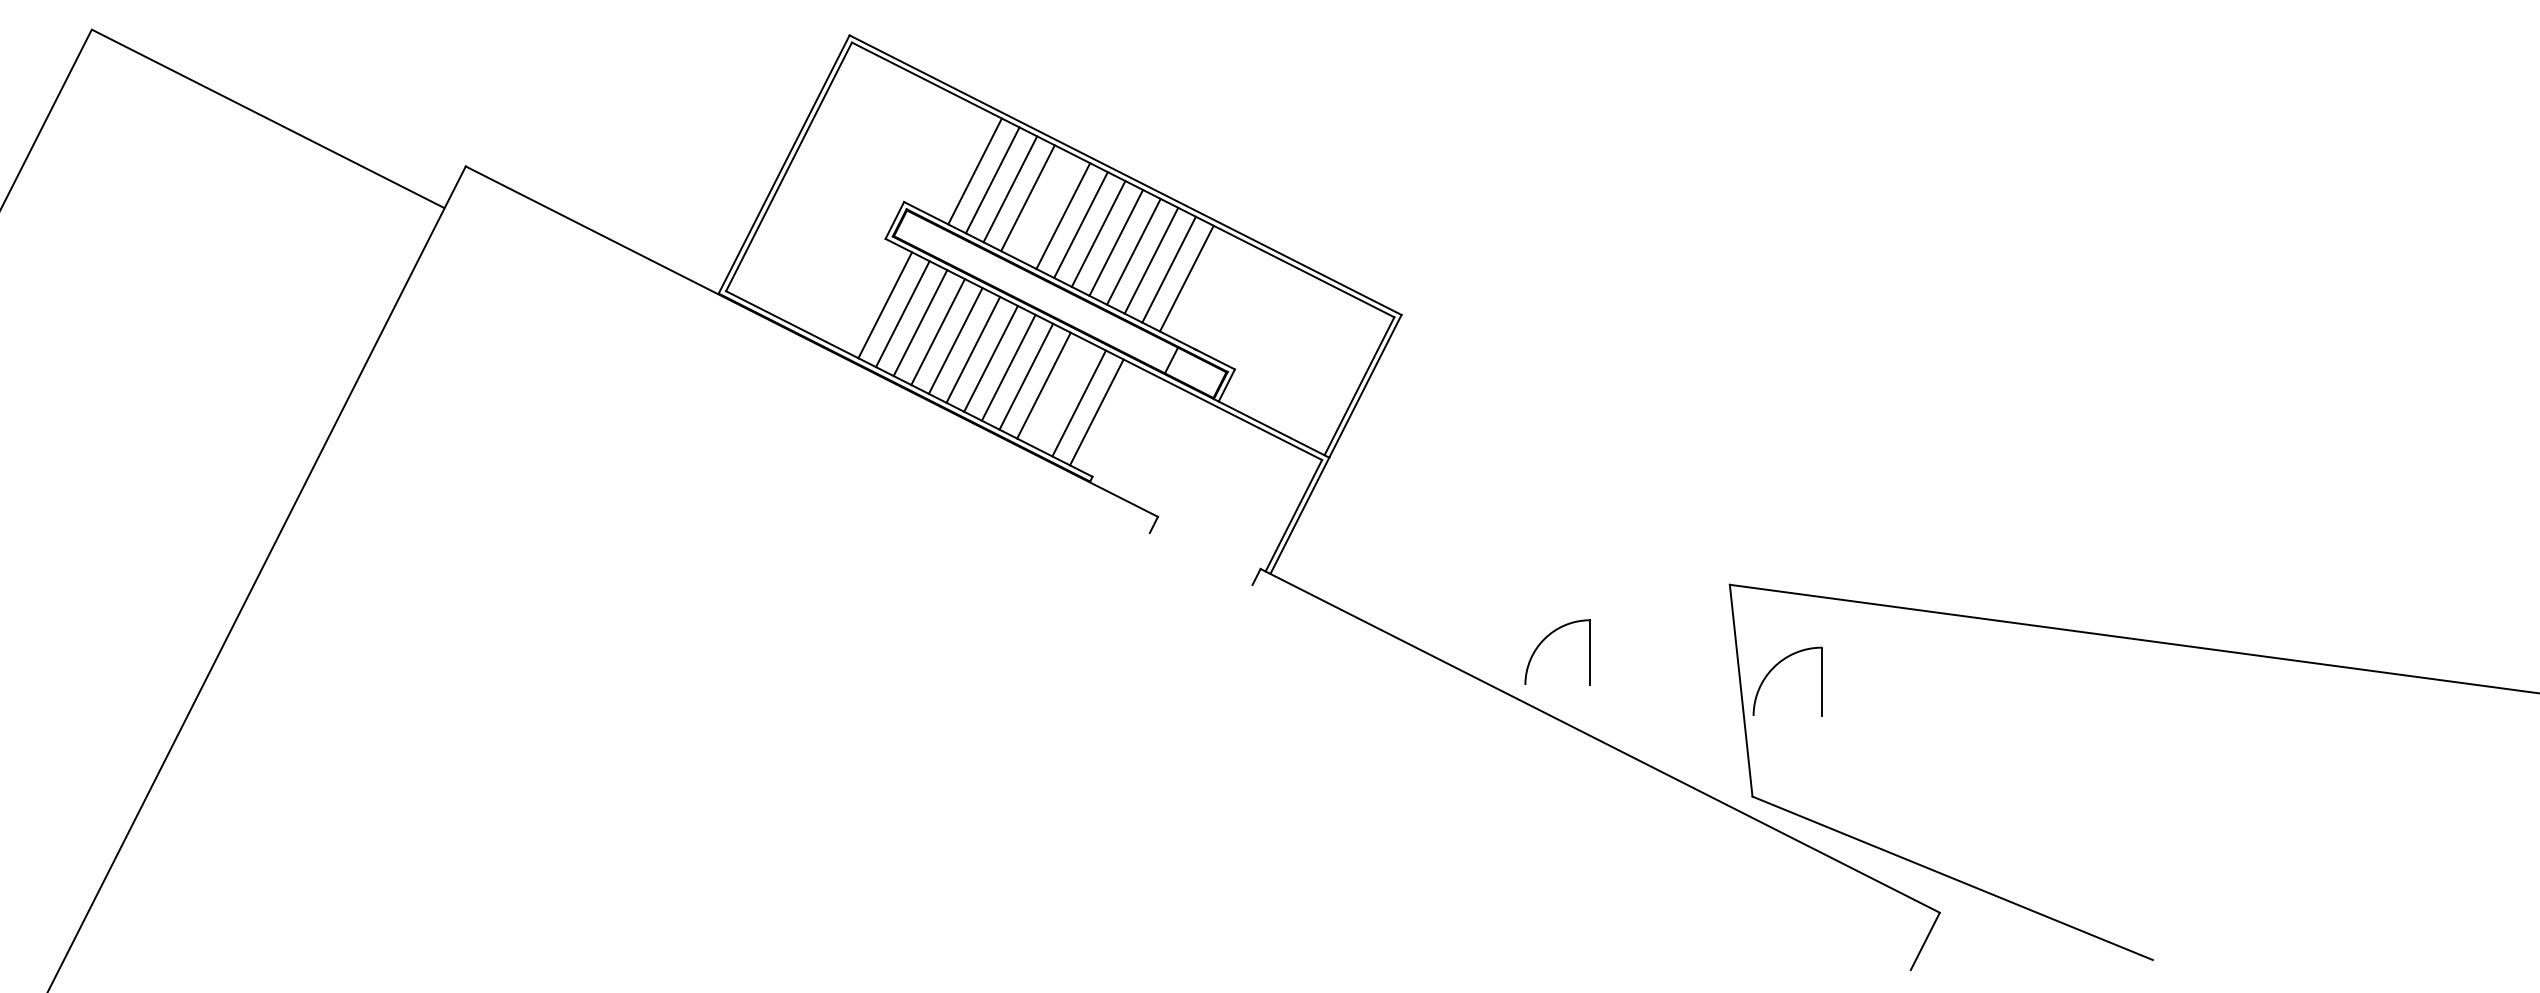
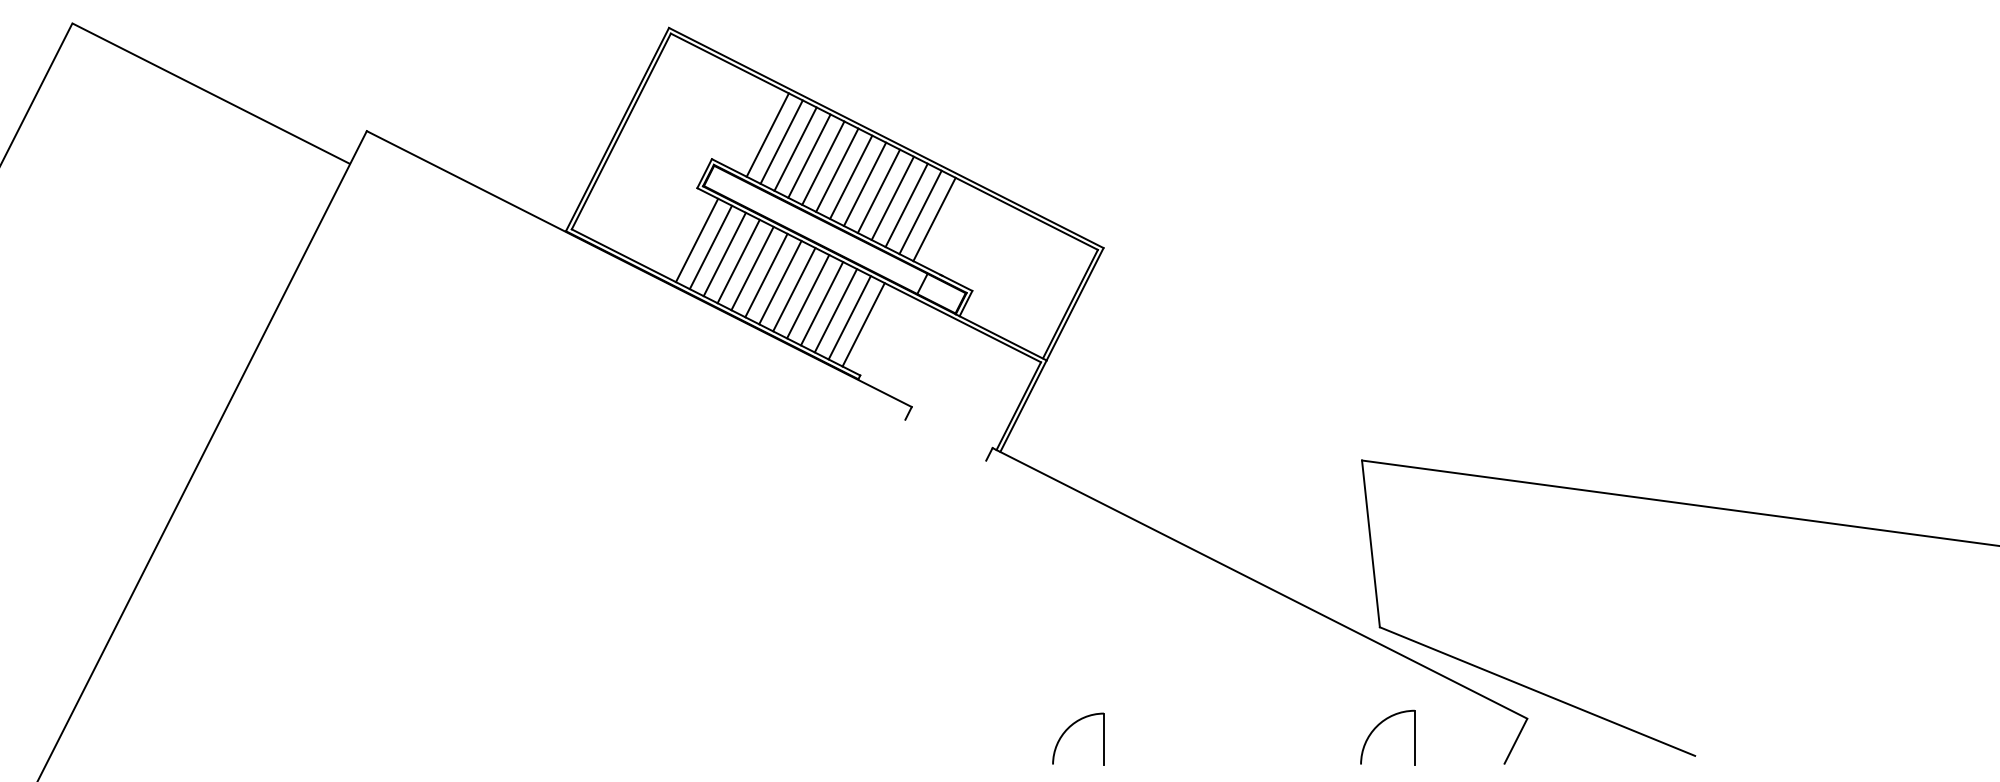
line: (1045, 207) -> (823, 163), added
line: (1061, 394) -> (835, 310), added
part: (1545, 639) -> (1068, 728), moved
part: (1774, 668) -> (1377, 727), moved

